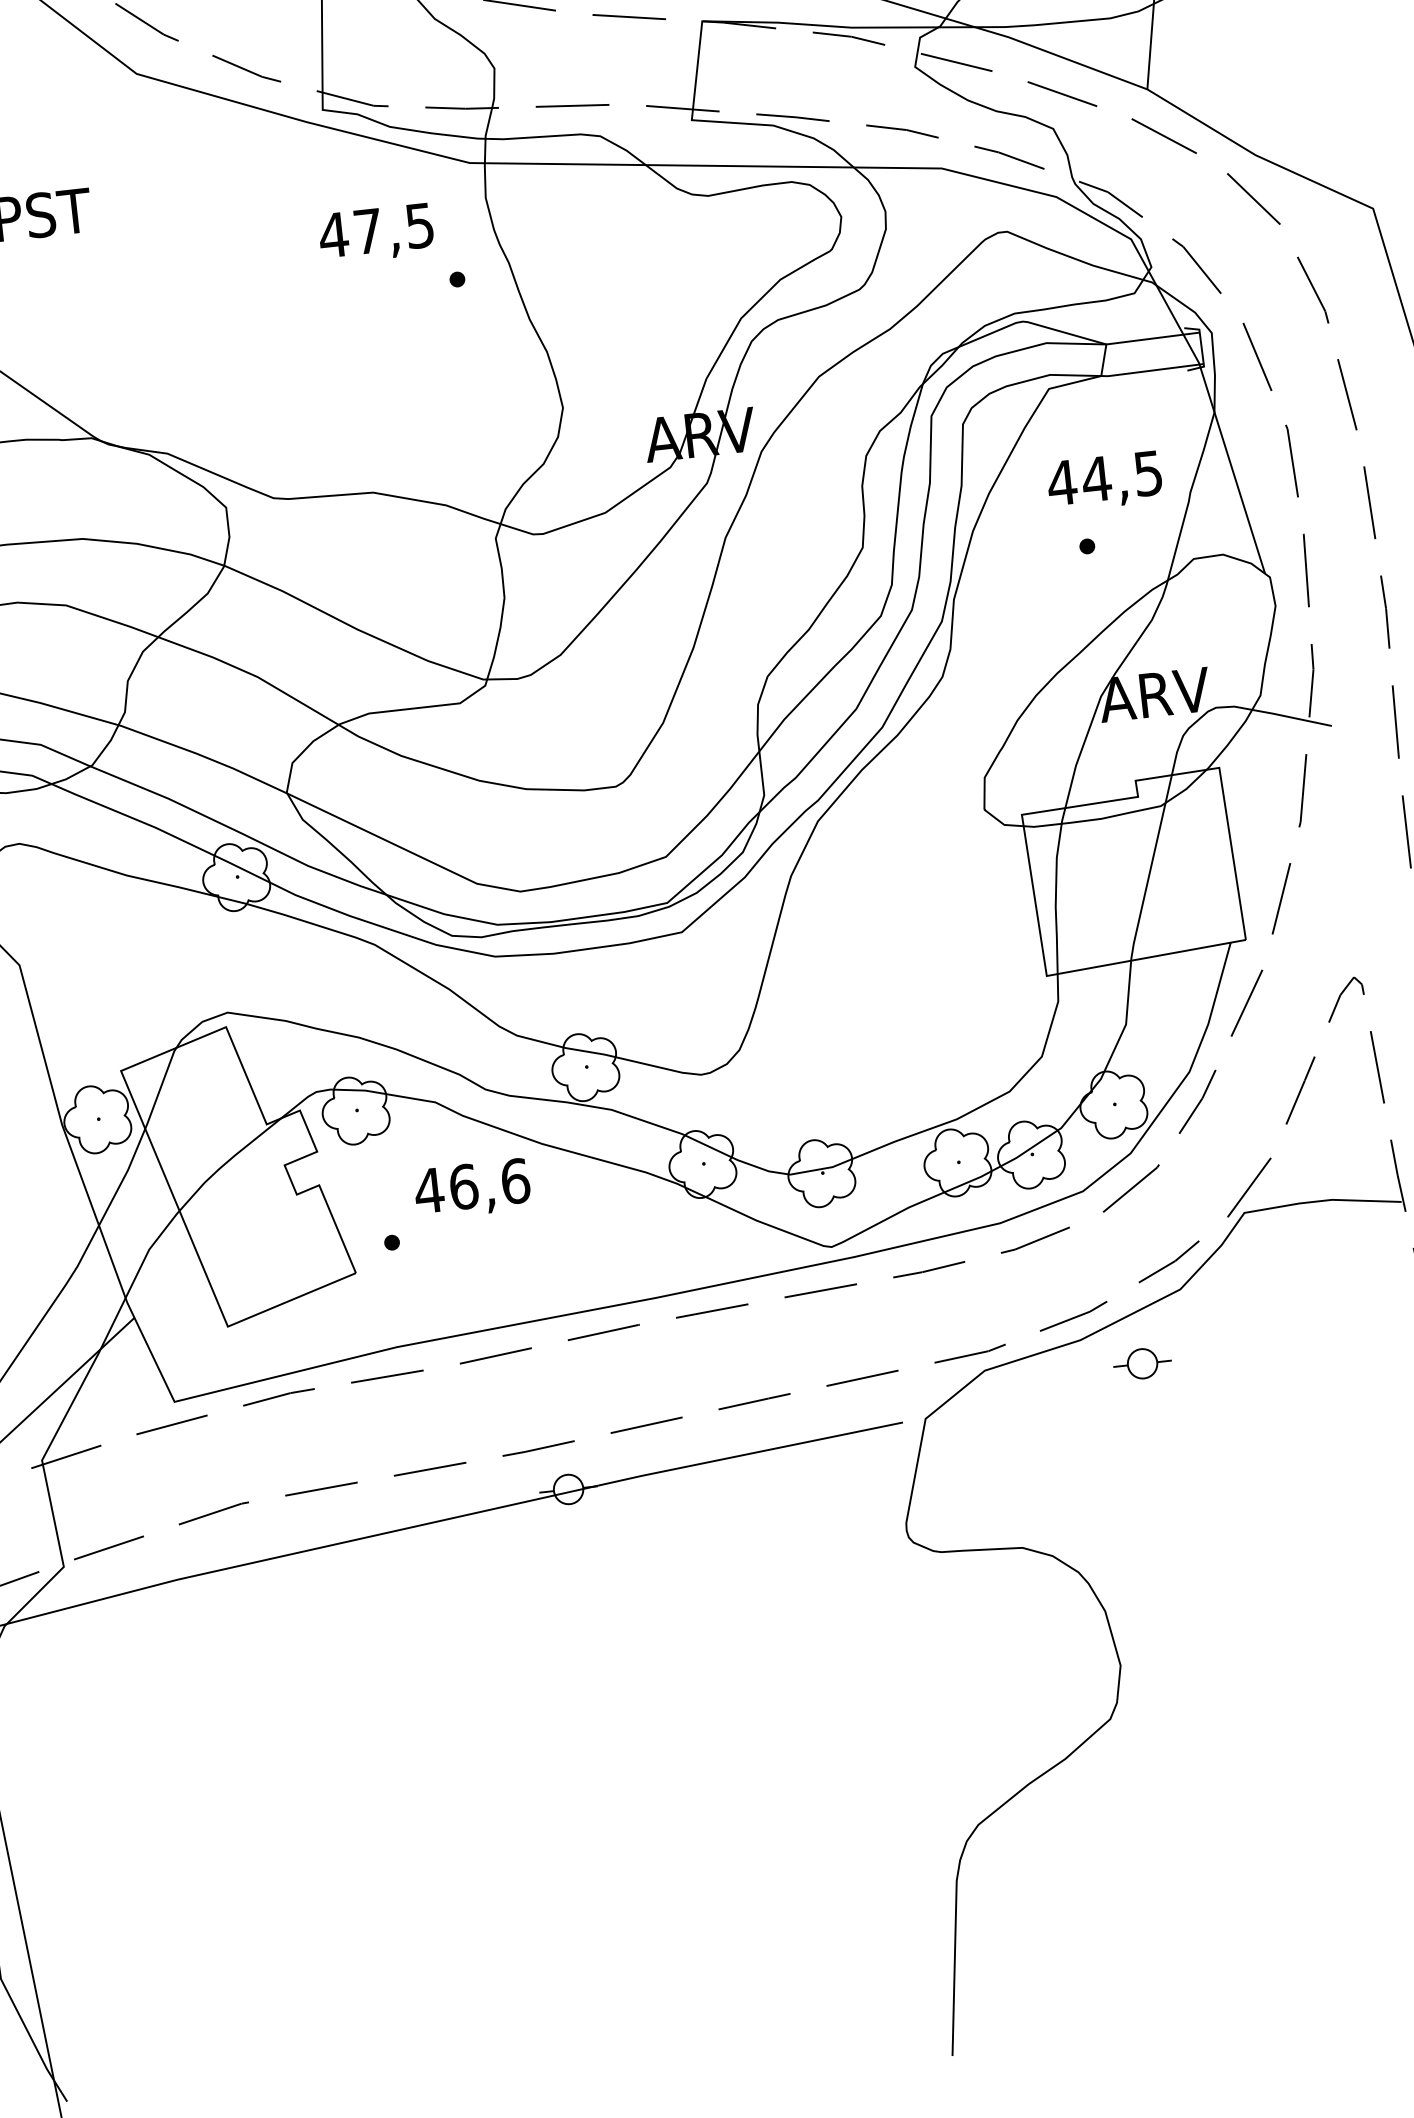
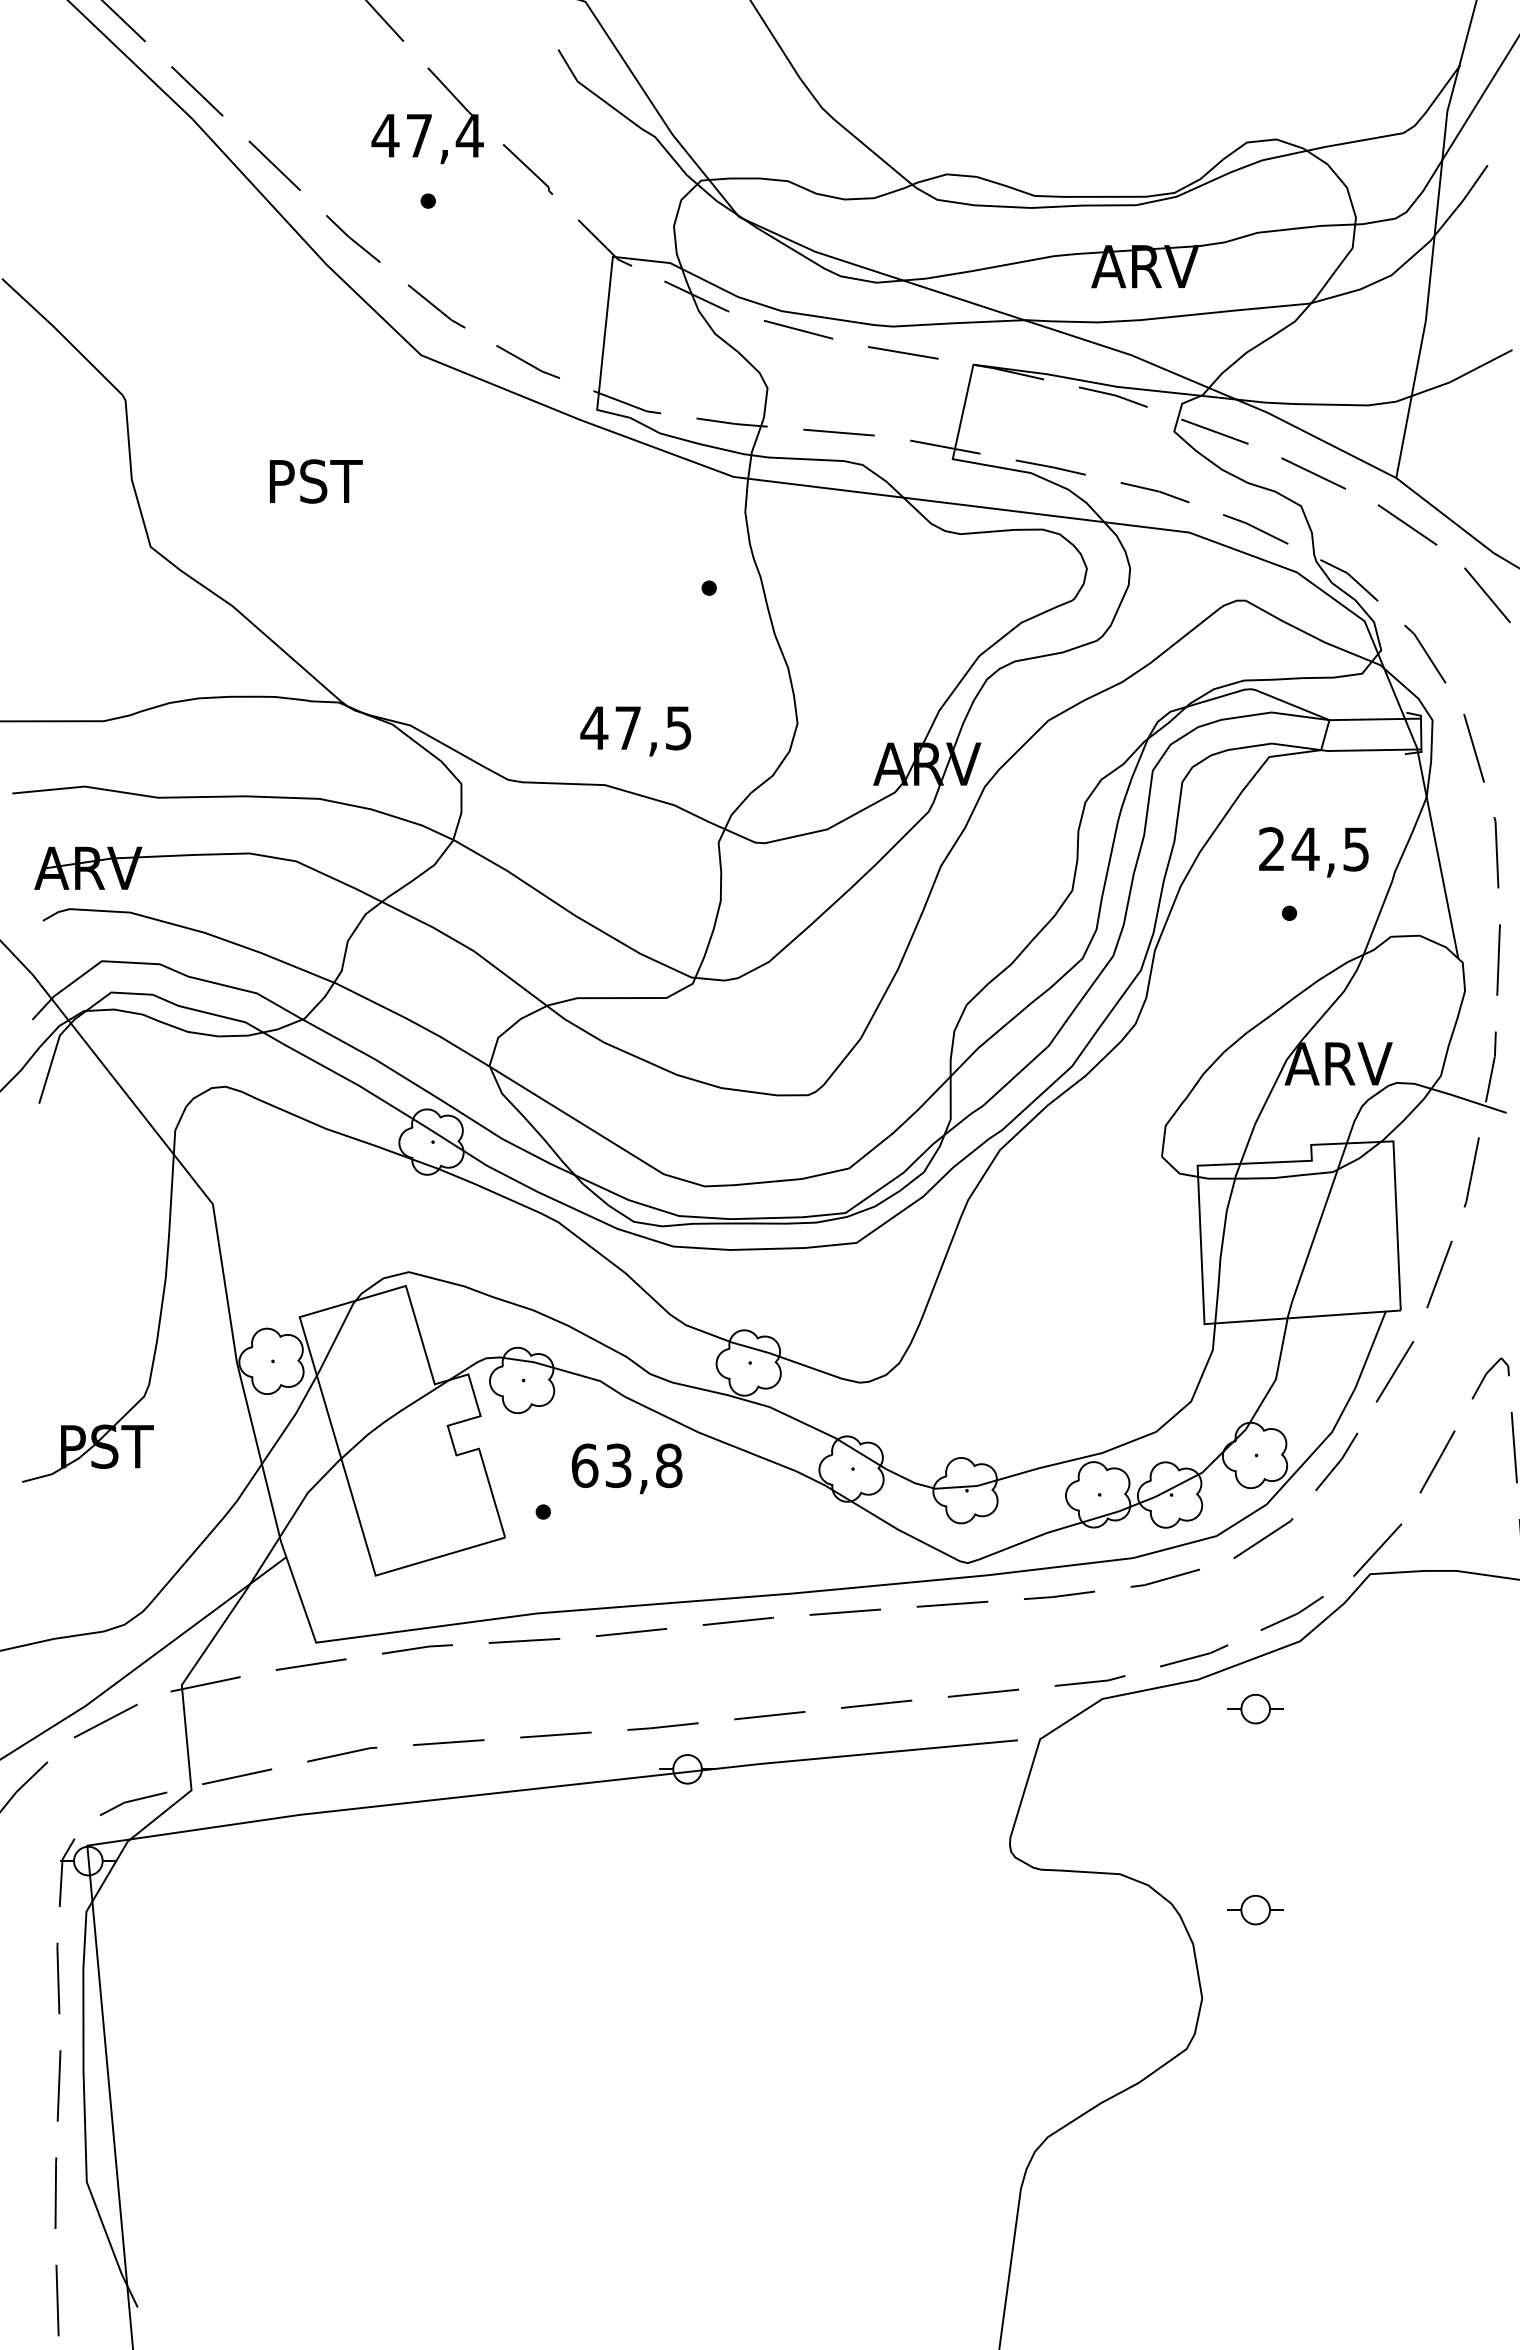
text: (376, 234) -> (635, 731), moved
text: (1061, 482) -> (1271, 848), 44,5 -> 24,5
text: (471, 1185) -> (626, 1465), 46,6 -> 63,8
part: (1164, 1568) -> (1255, 1909), added

